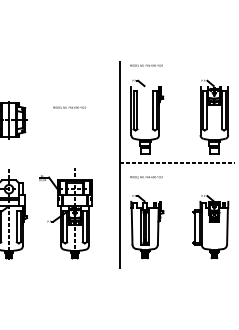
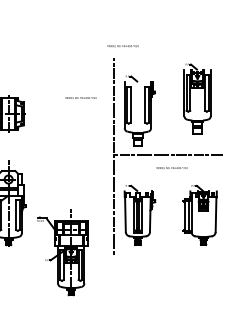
text: (145, 65) -> (122, 46), moved
text: (68, 107) -> (80, 97), moved
part: (214, 116) -> (197, 98), moved
text: (145, 176) -> (171, 167), moved
part: (65, 213) -> (62, 252), moved

